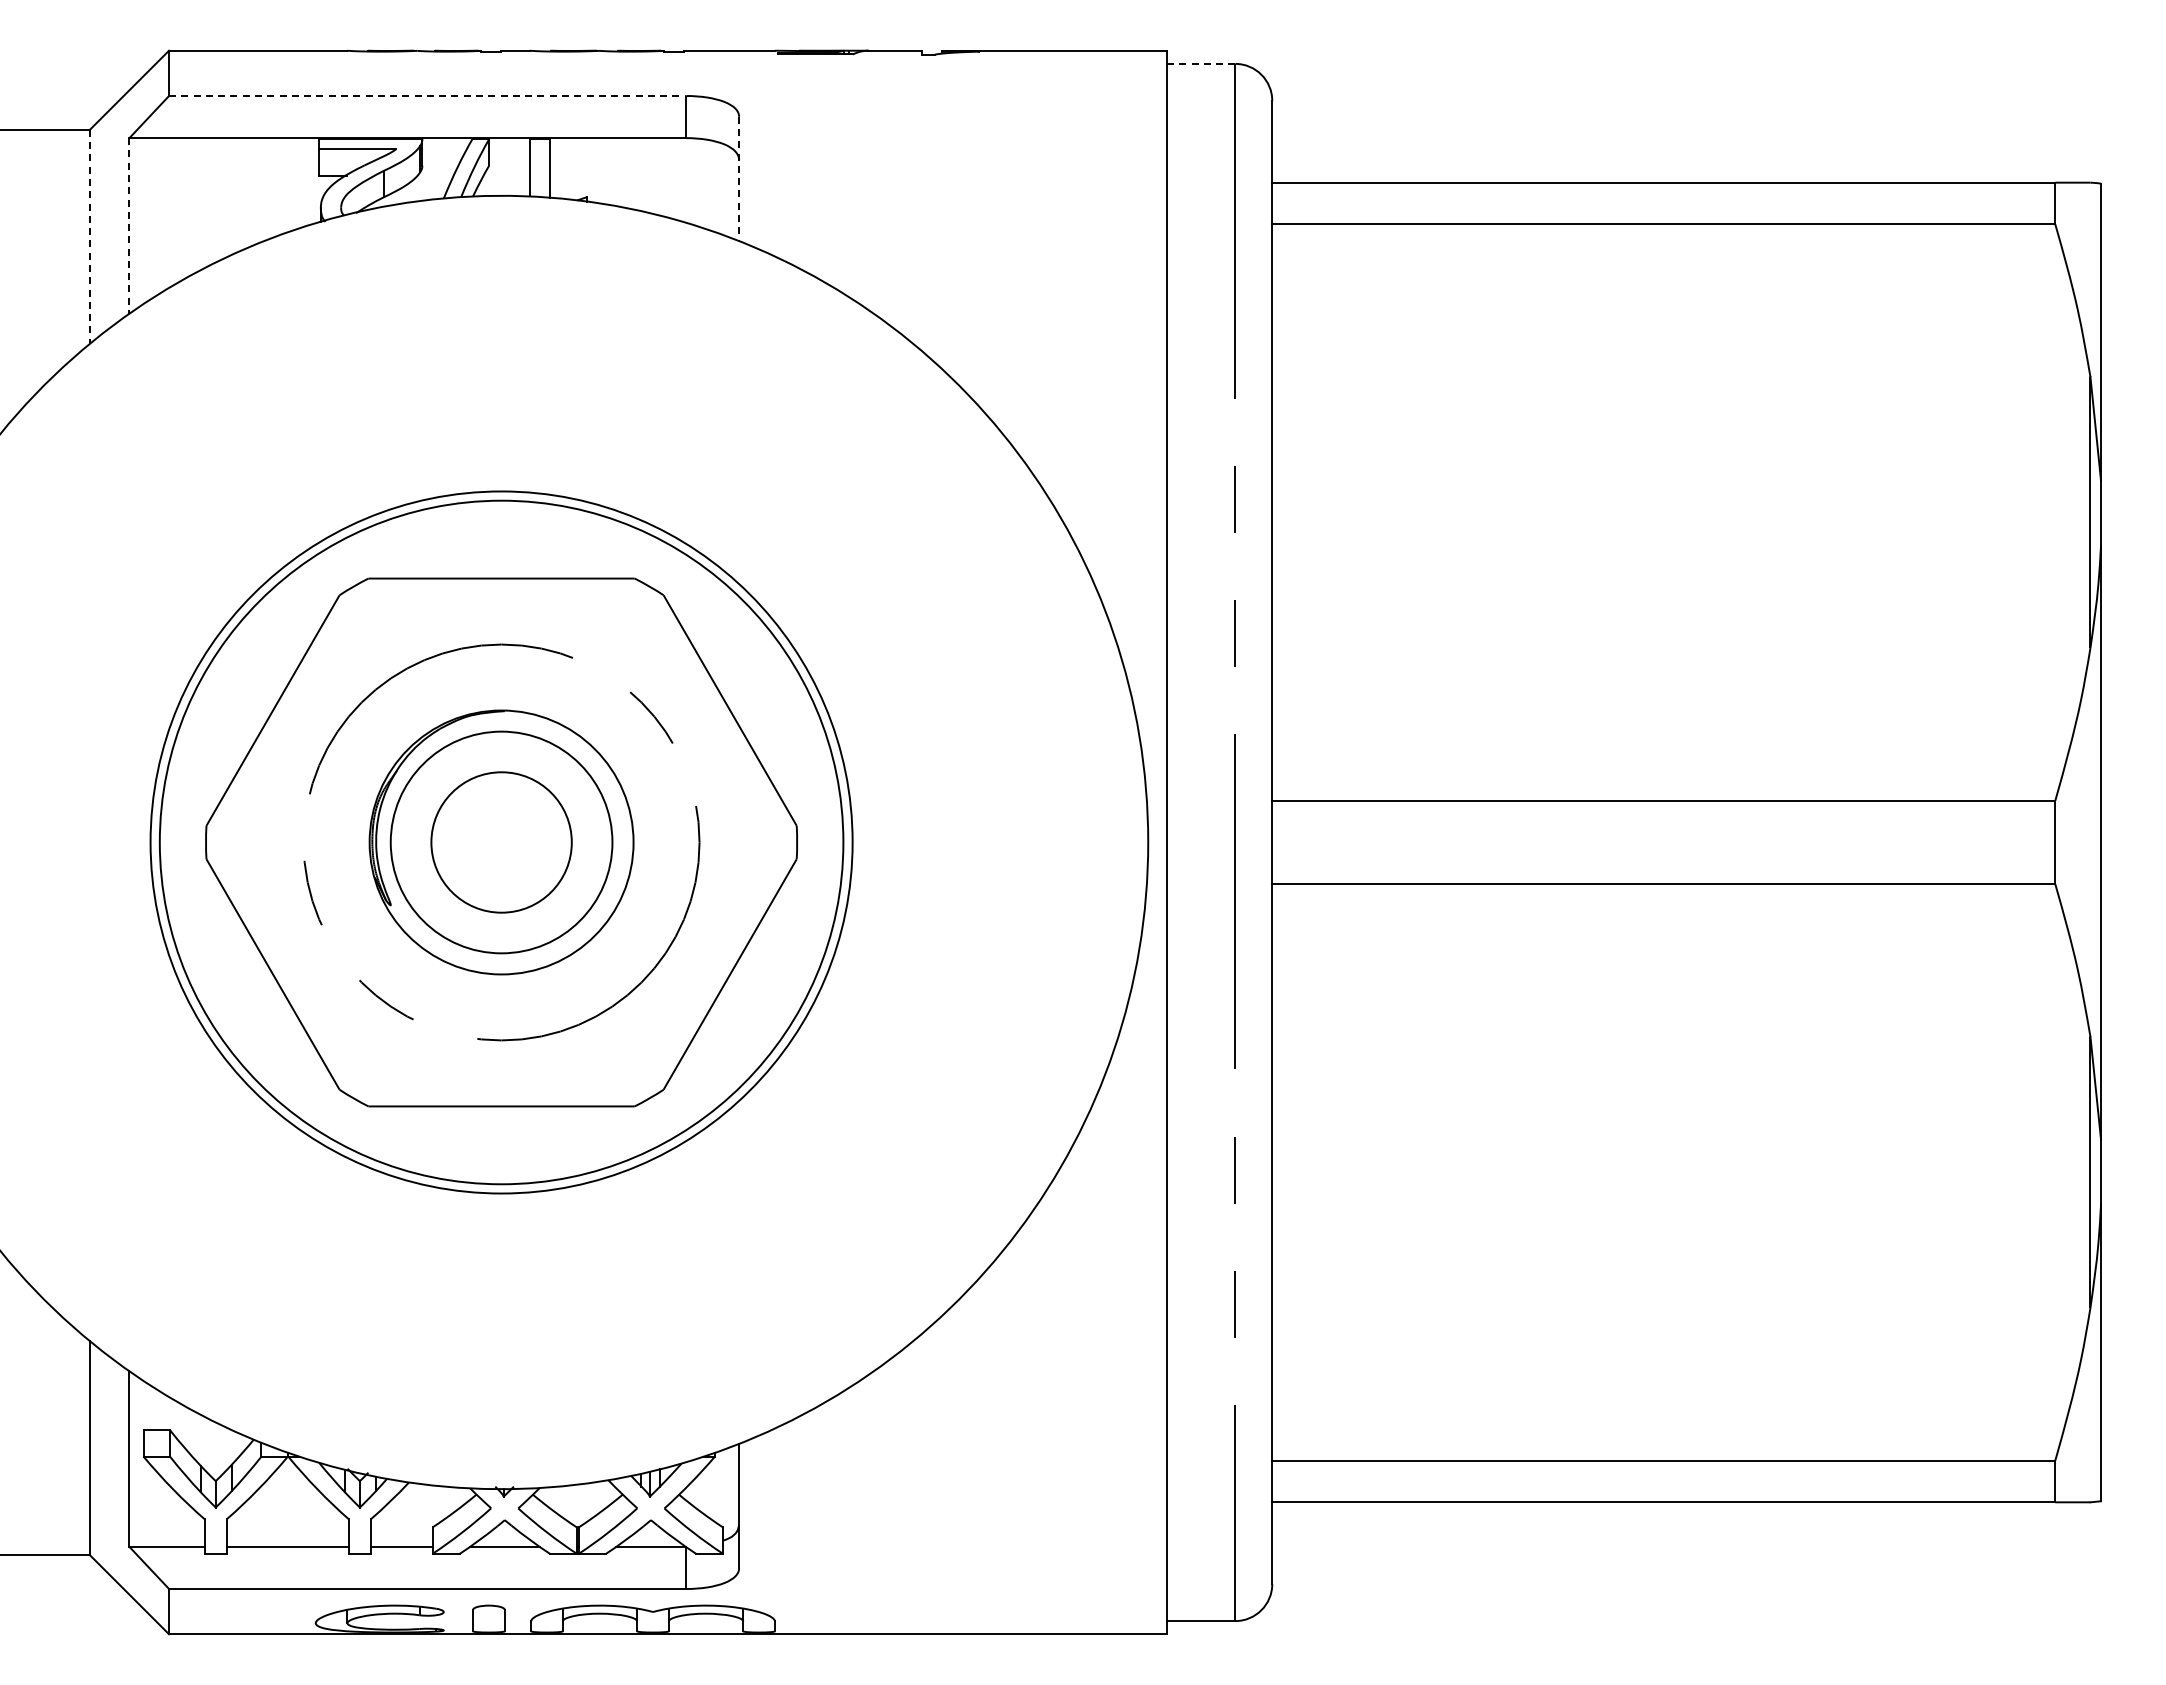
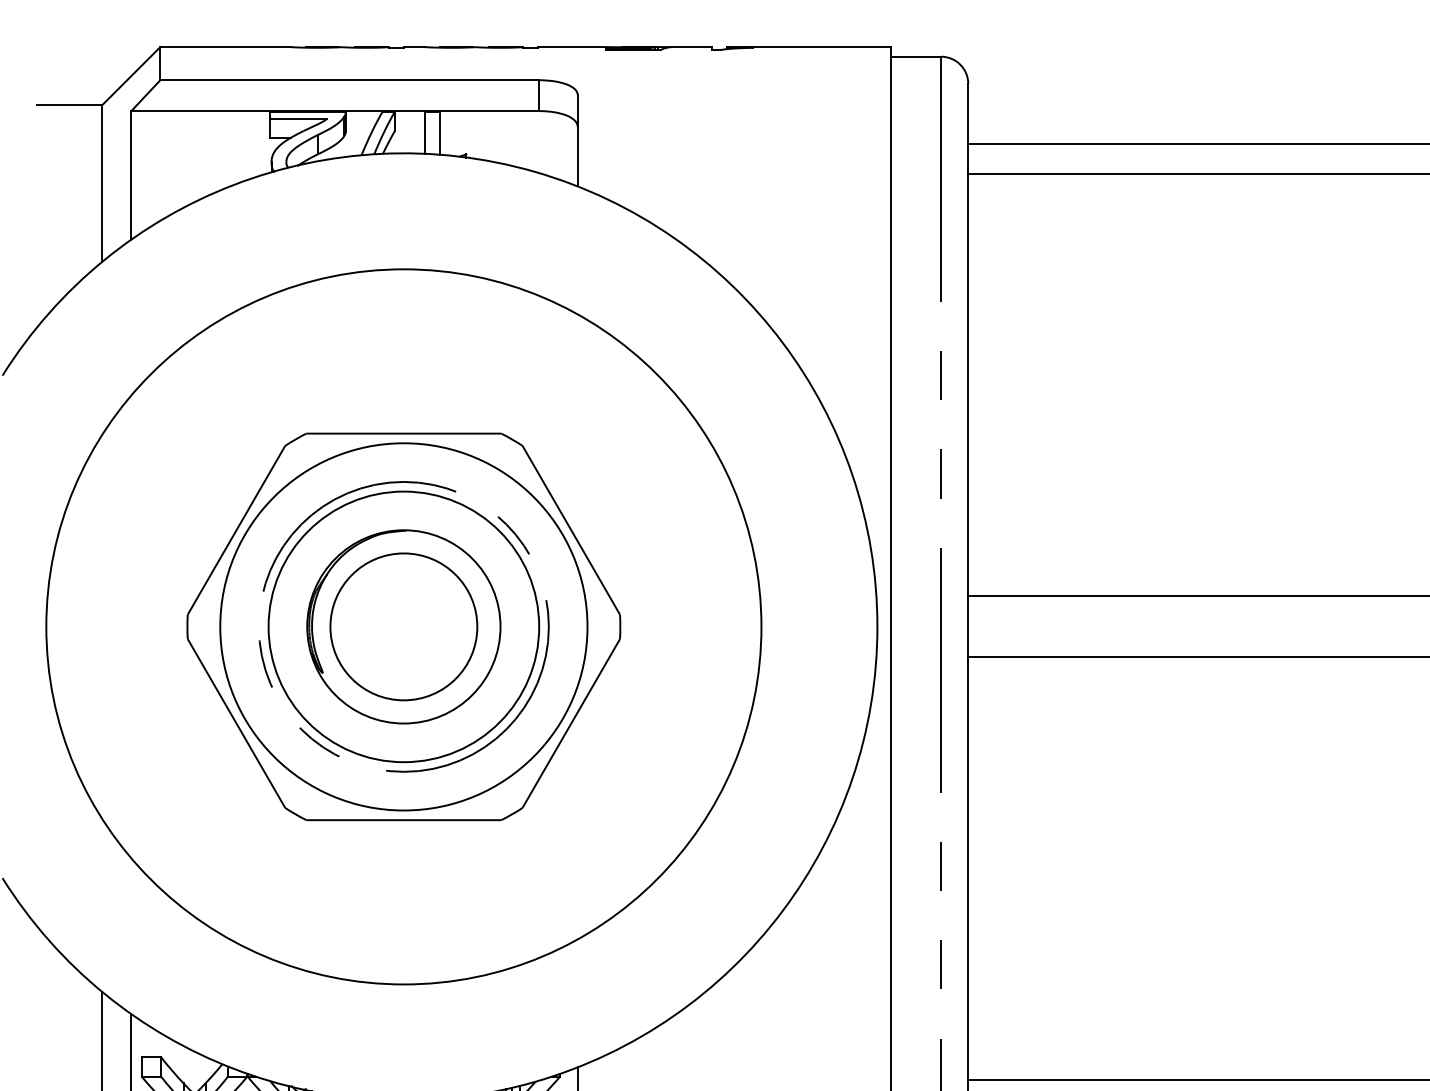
line: (1200, 63) -> (915, 56), dashed -> solid
line: (427, 96) -> (349, 80), dashed -> solid
line: (739, 179) -> (578, 141), dashed -> solid
line: (129, 225) -> (131, 175), dashed -> solid
line: (89, 236) -> (102, 183), dashed -> solid
circle: (501, 842) -> (403, 626), size x0.71
circle: (501, 842) -> (403, 626), size x1.43
circle: (501, 842) -> (403, 626), size x1.43
circle: (501, 842) -> (403, 626), size x1.67

